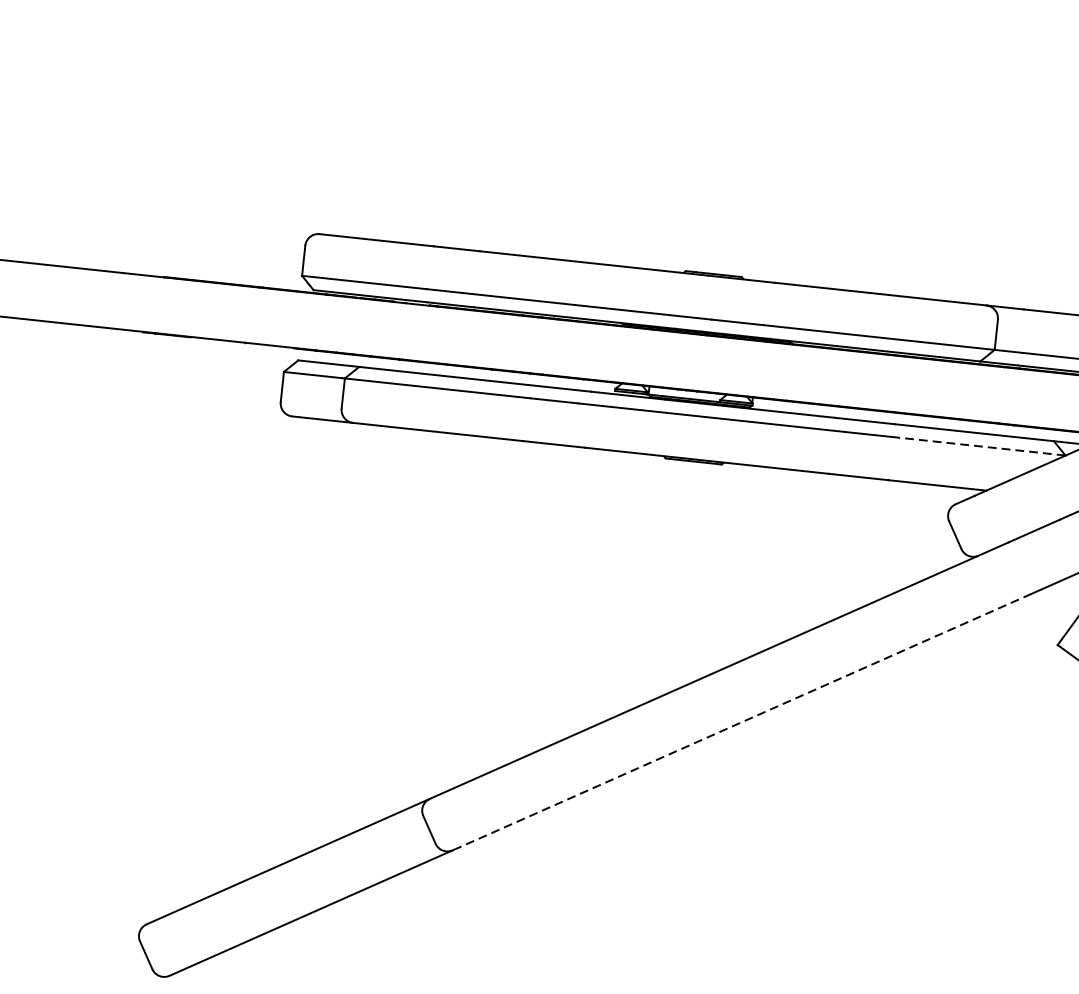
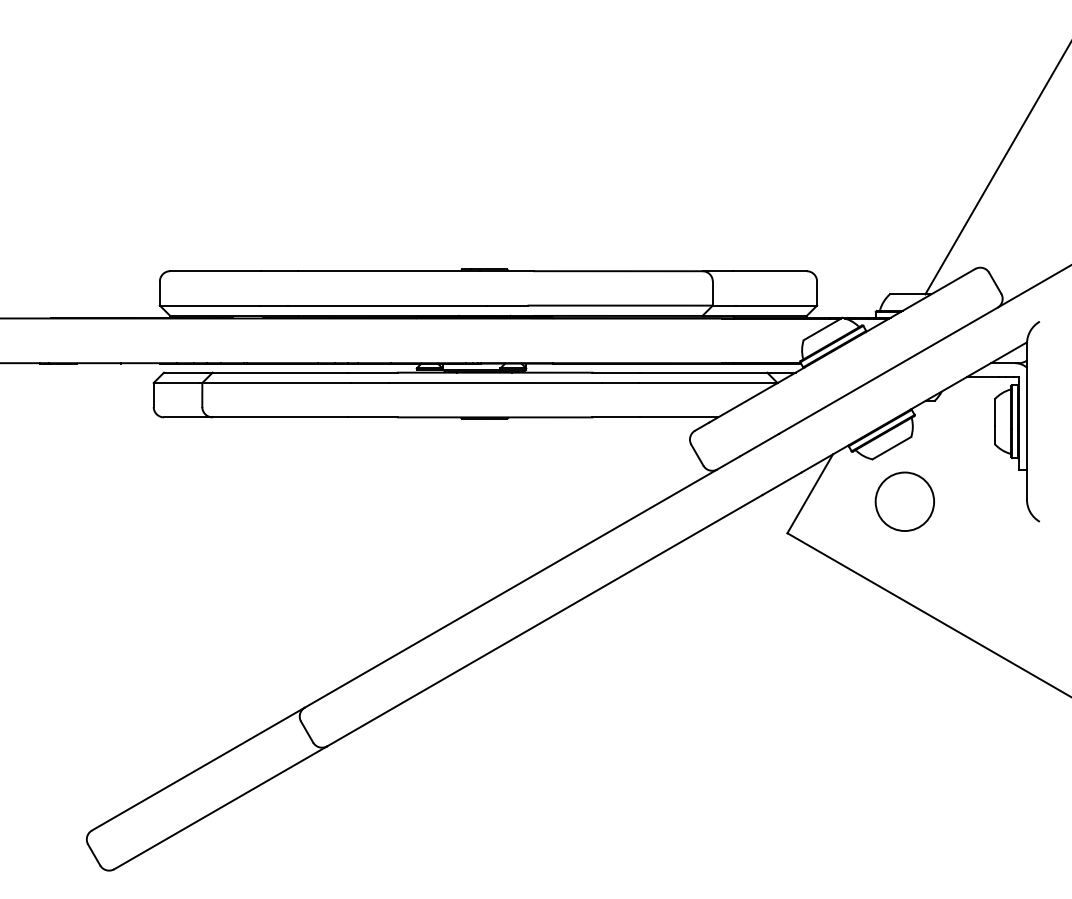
line: (977, 446) -> (707, 383), dashed -> solid
line: (741, 721) -> (544, 620), dashed -> solid

